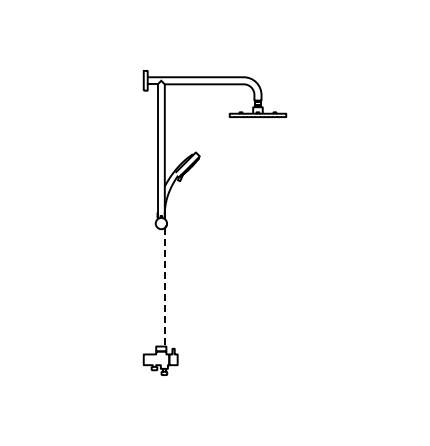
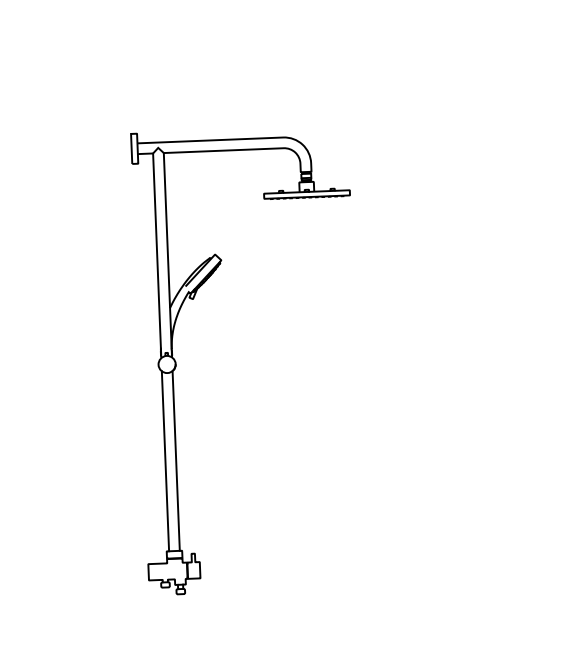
line: (157, 286) -> (165, 460), added
line: (164, 287) -> (175, 461), dashed -> solid

